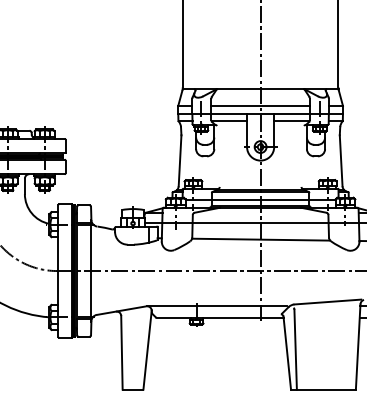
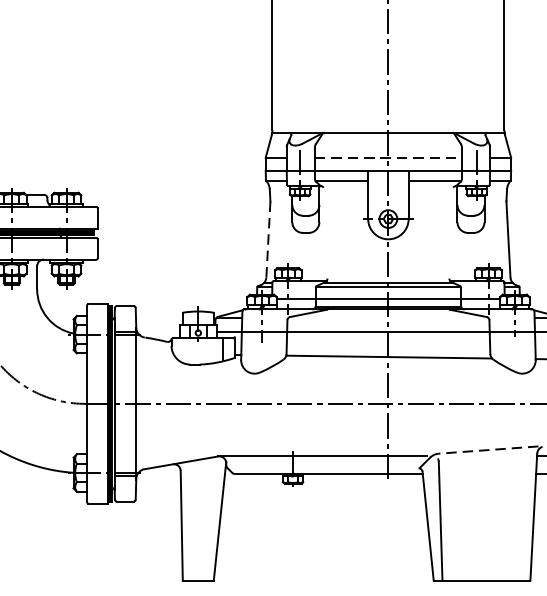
line: (261, 105) -> (389, 157), solid -> dashed
line: (180, 160) -> (269, 239), solid -> dashed
line: (327, 302) -> (488, 450), solid -> dashed

